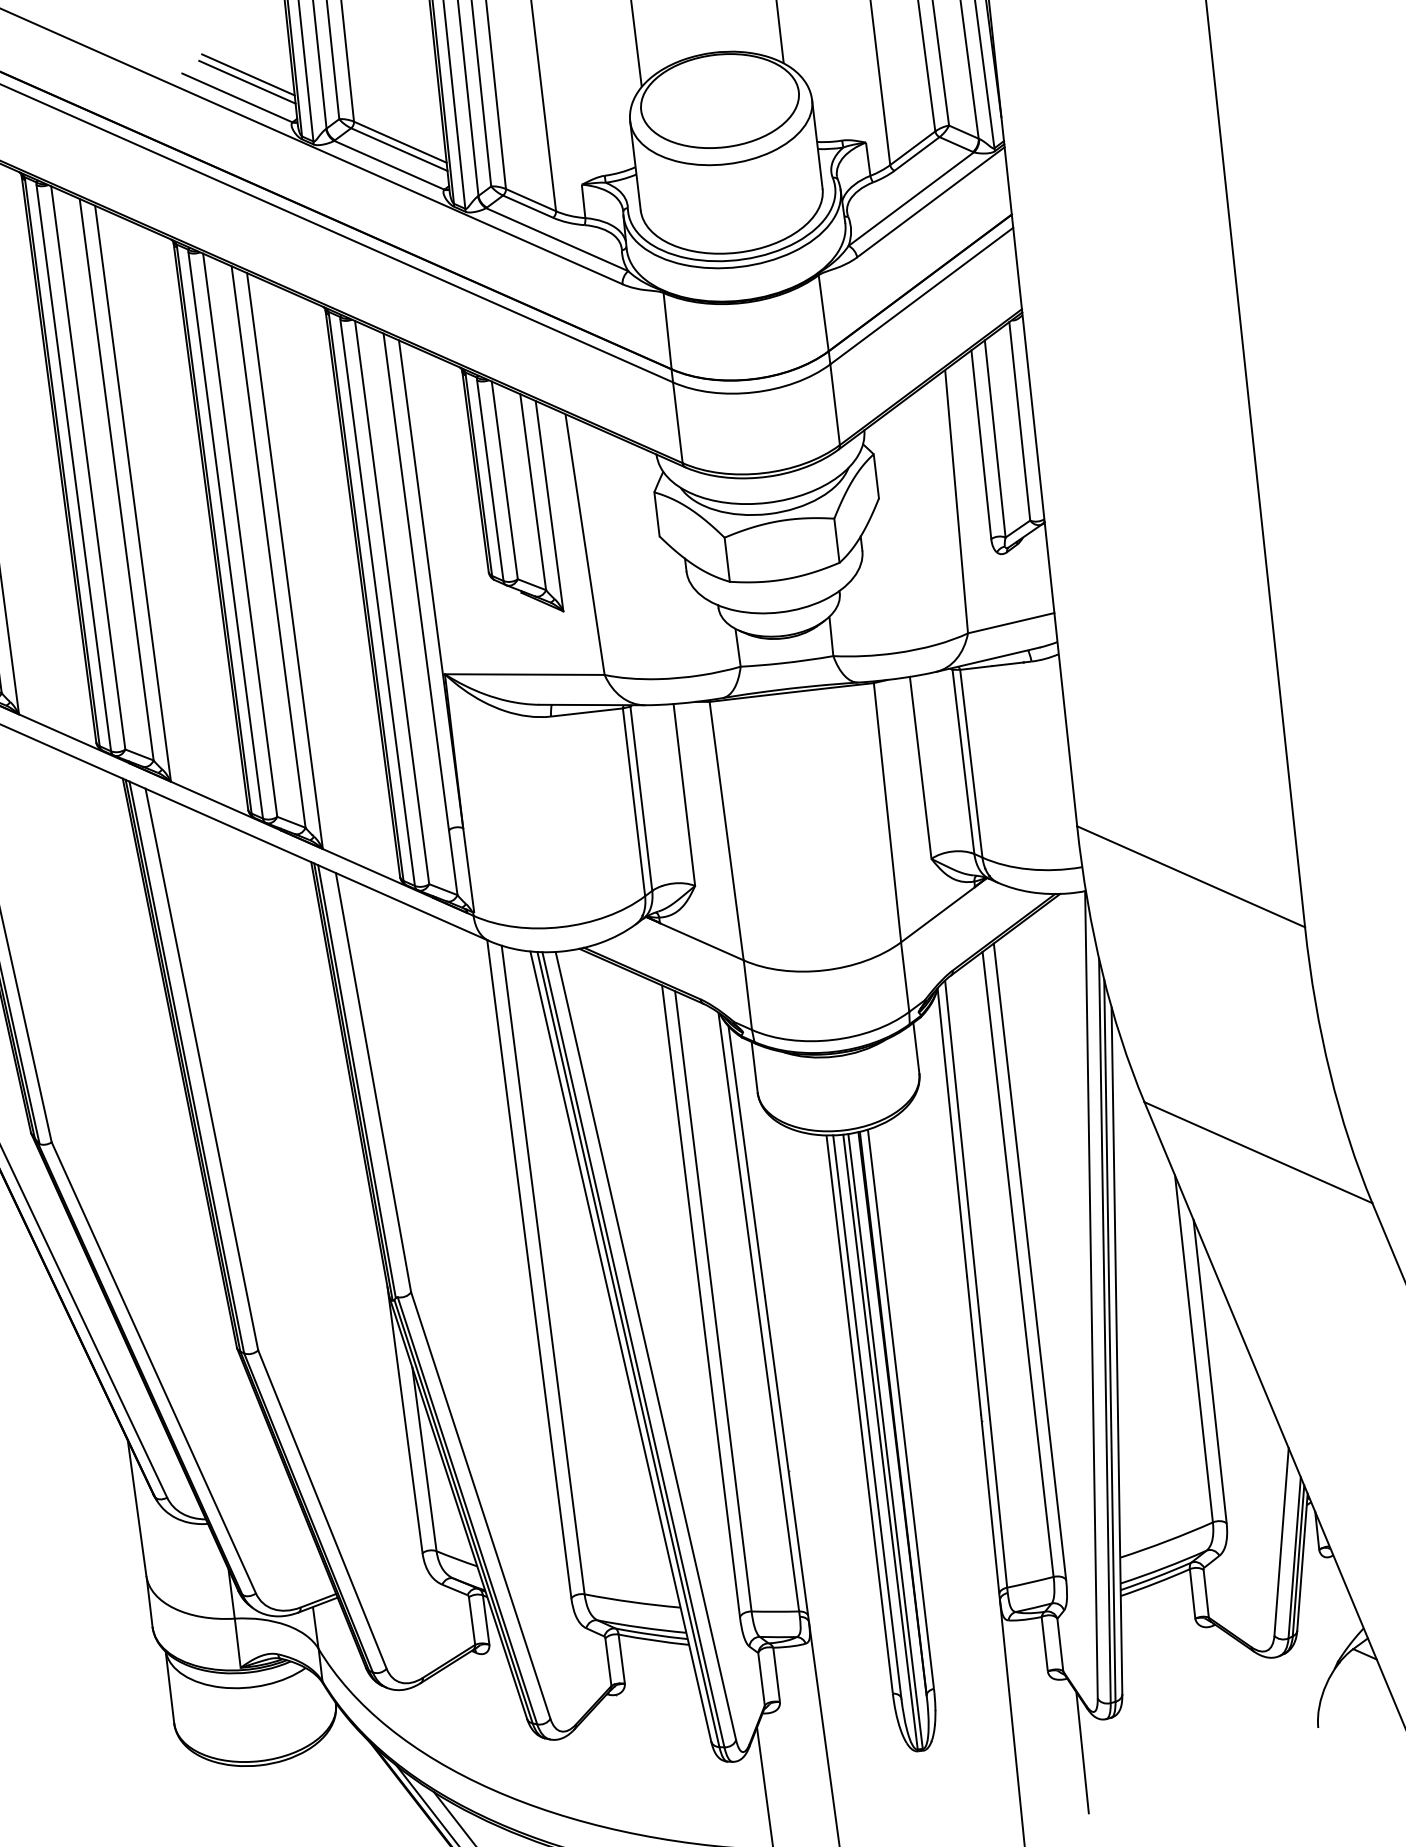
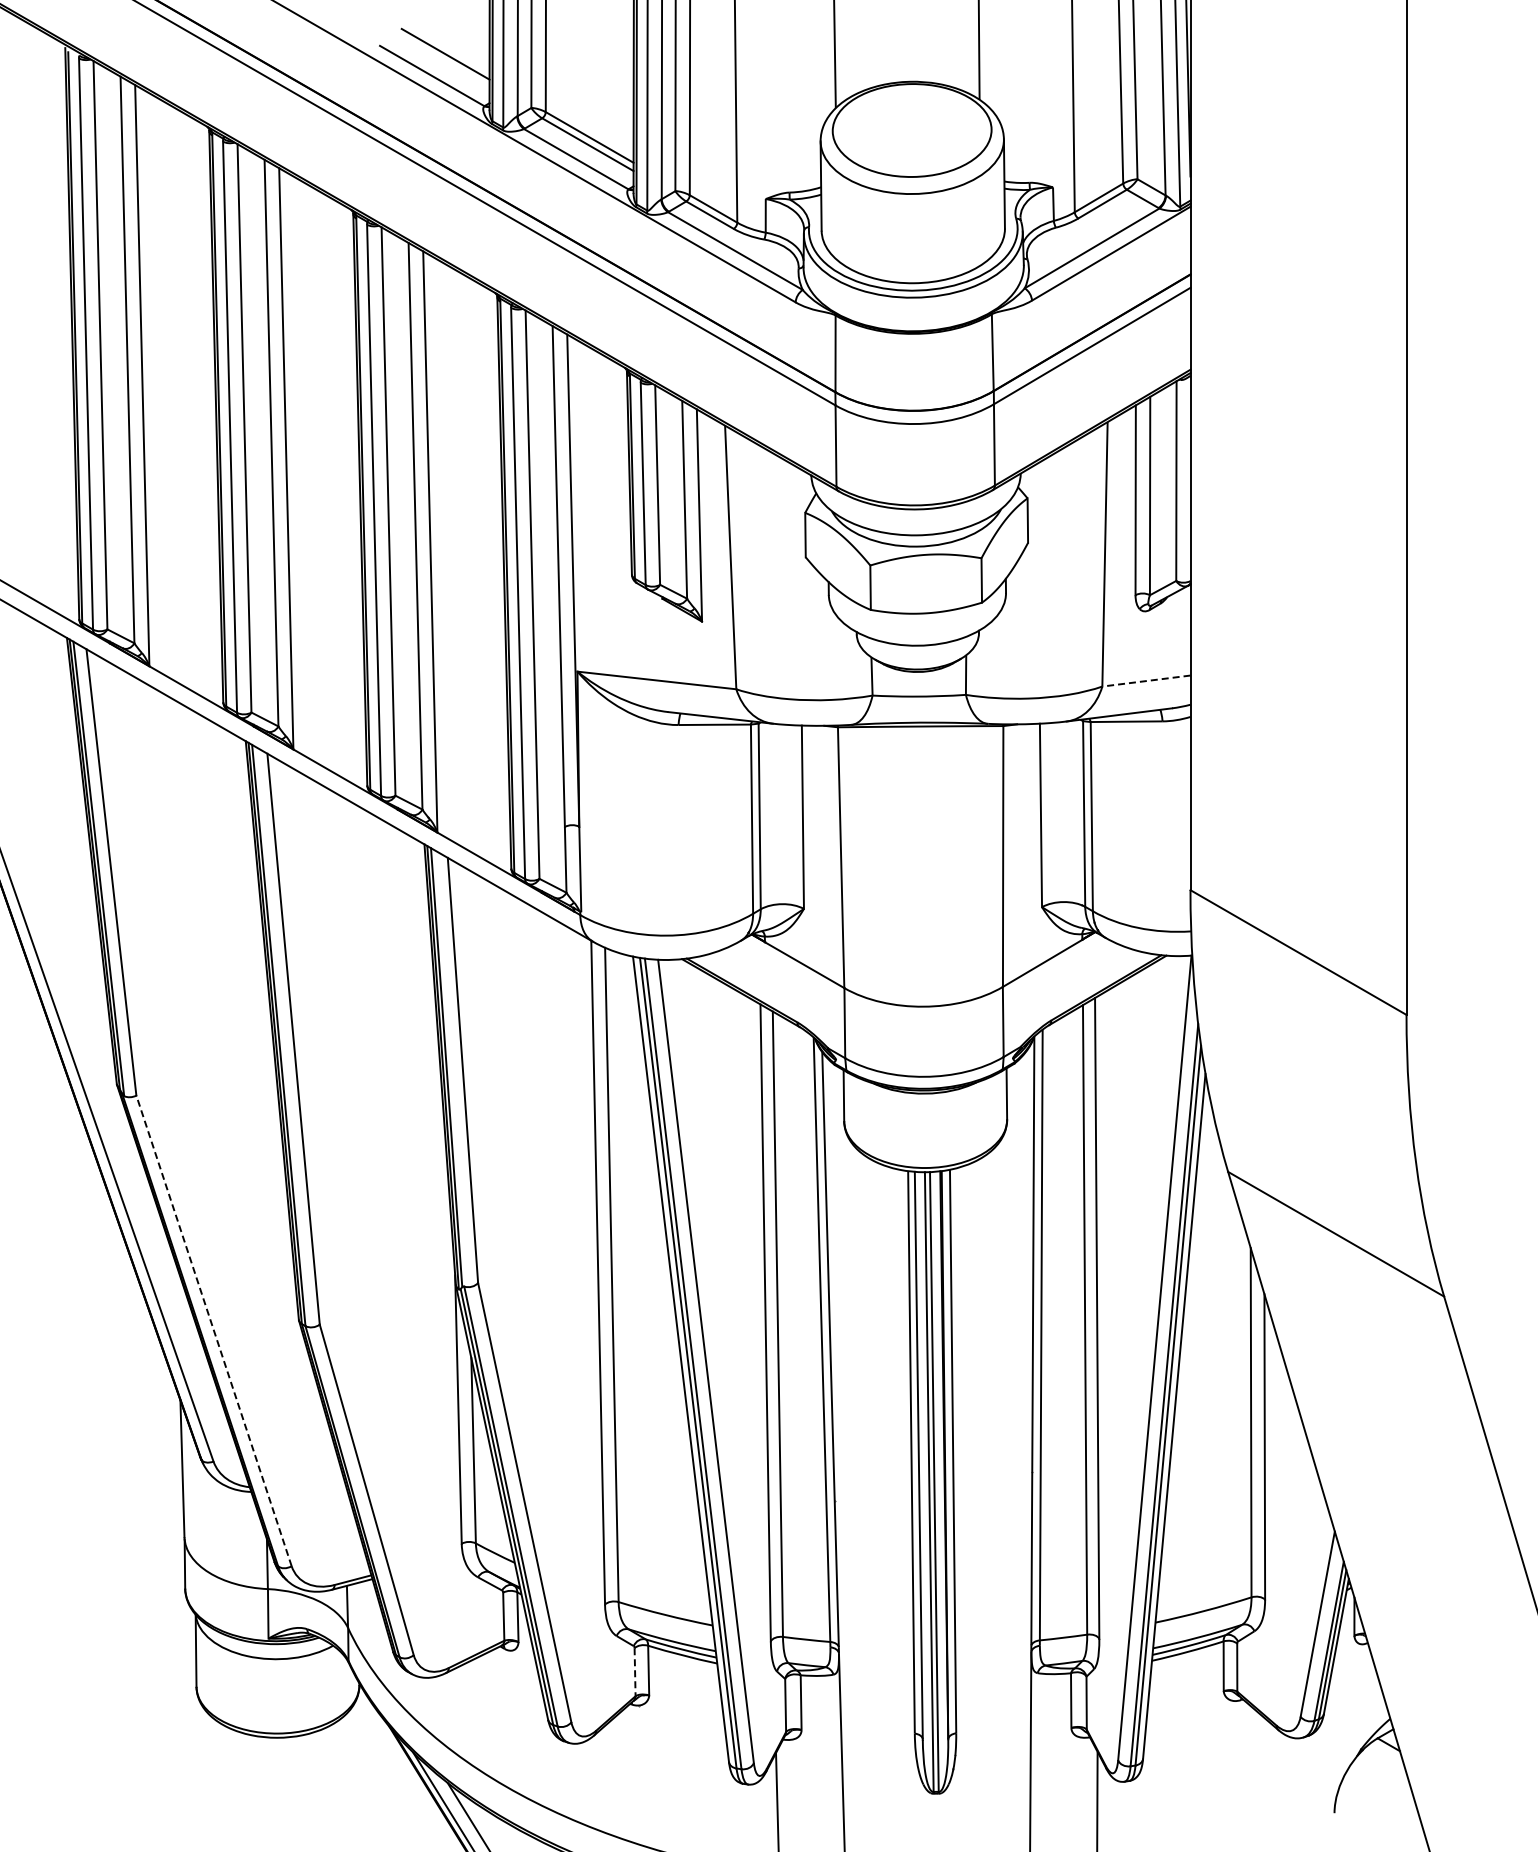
line: (247, 82) -> (443, 61), removed
line: (1010, 623) -> (1145, 681), solid -> dashed
line: (154, 1367) -> (214, 1330), solid -> dashed
line: (608, 1662) -> (635, 1672), solid -> dashed

